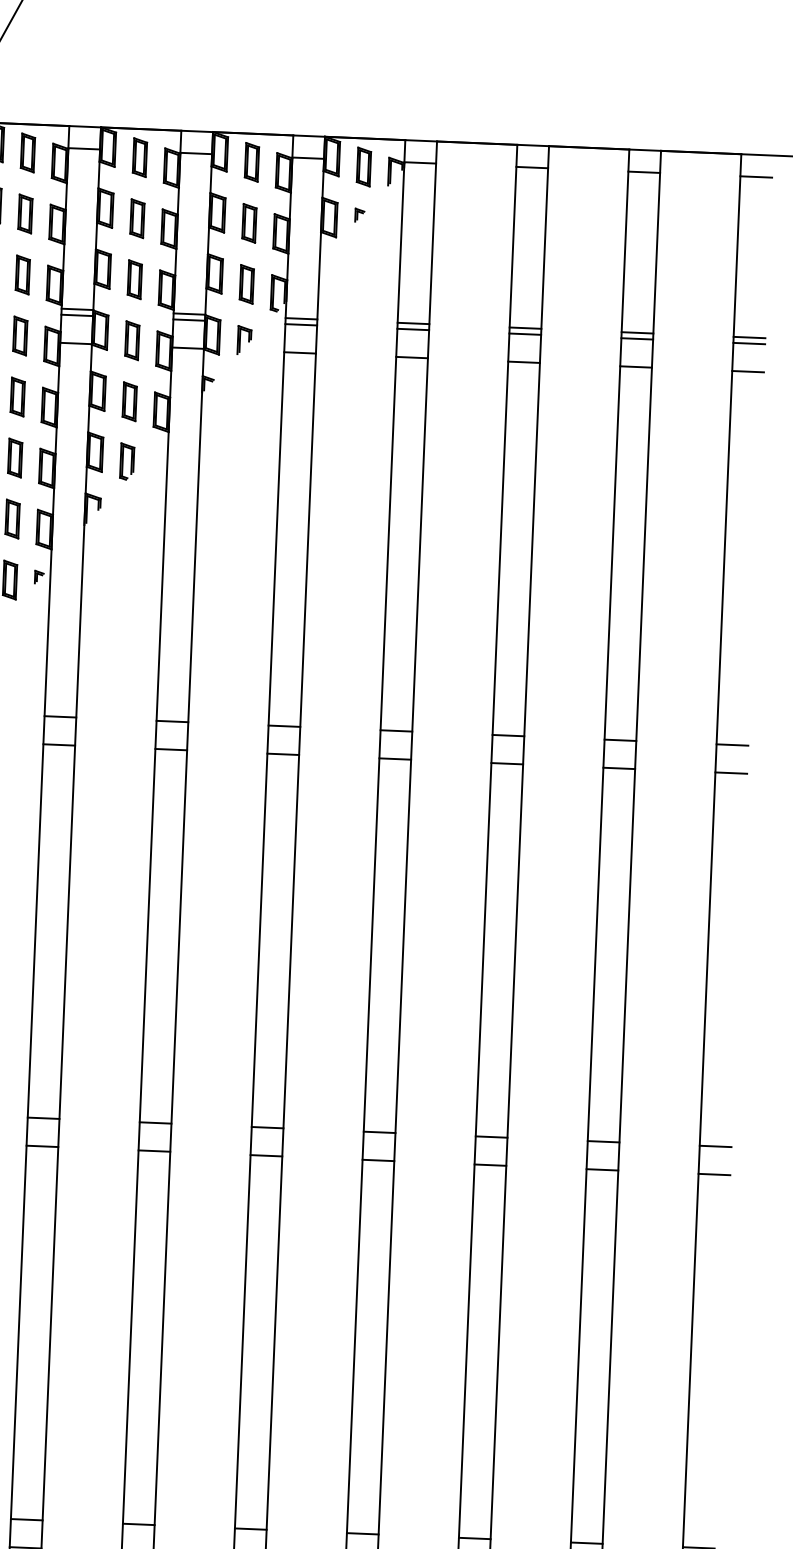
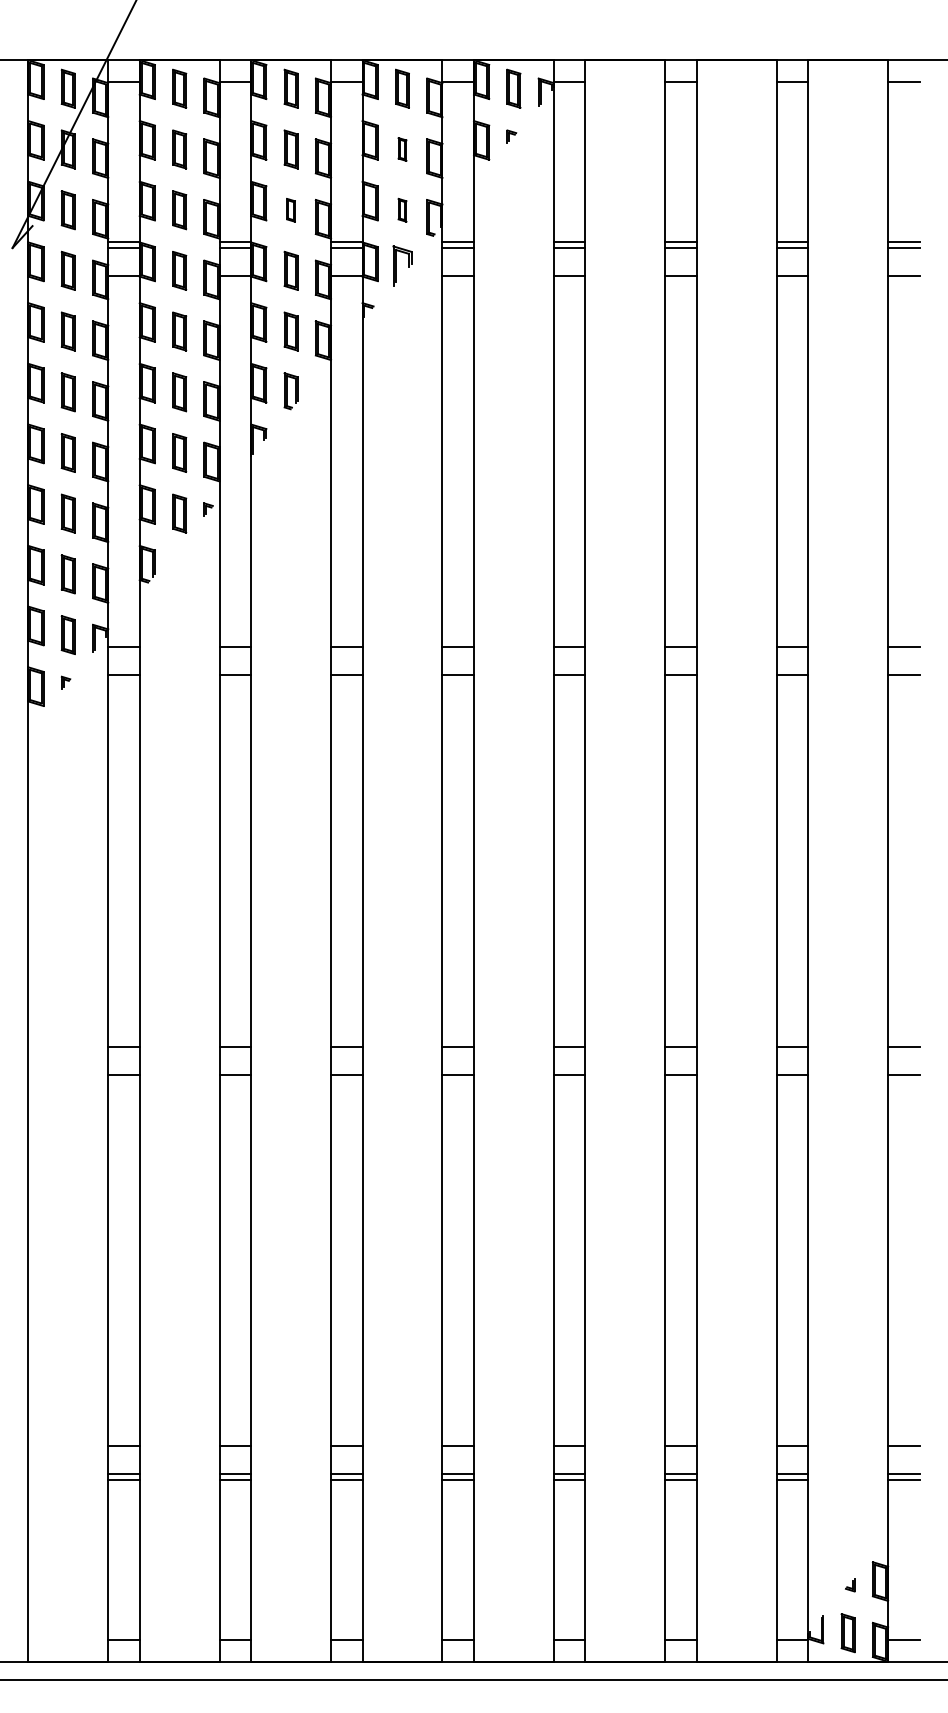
part: (249, 223) -> (402, 149), size x0.6
part: (134, 279) -> (290, 210), size x0.6
part: (246, 284) -> (402, 210), size x0.6
part: (244, 339) -> (402, 265), size x1.4

